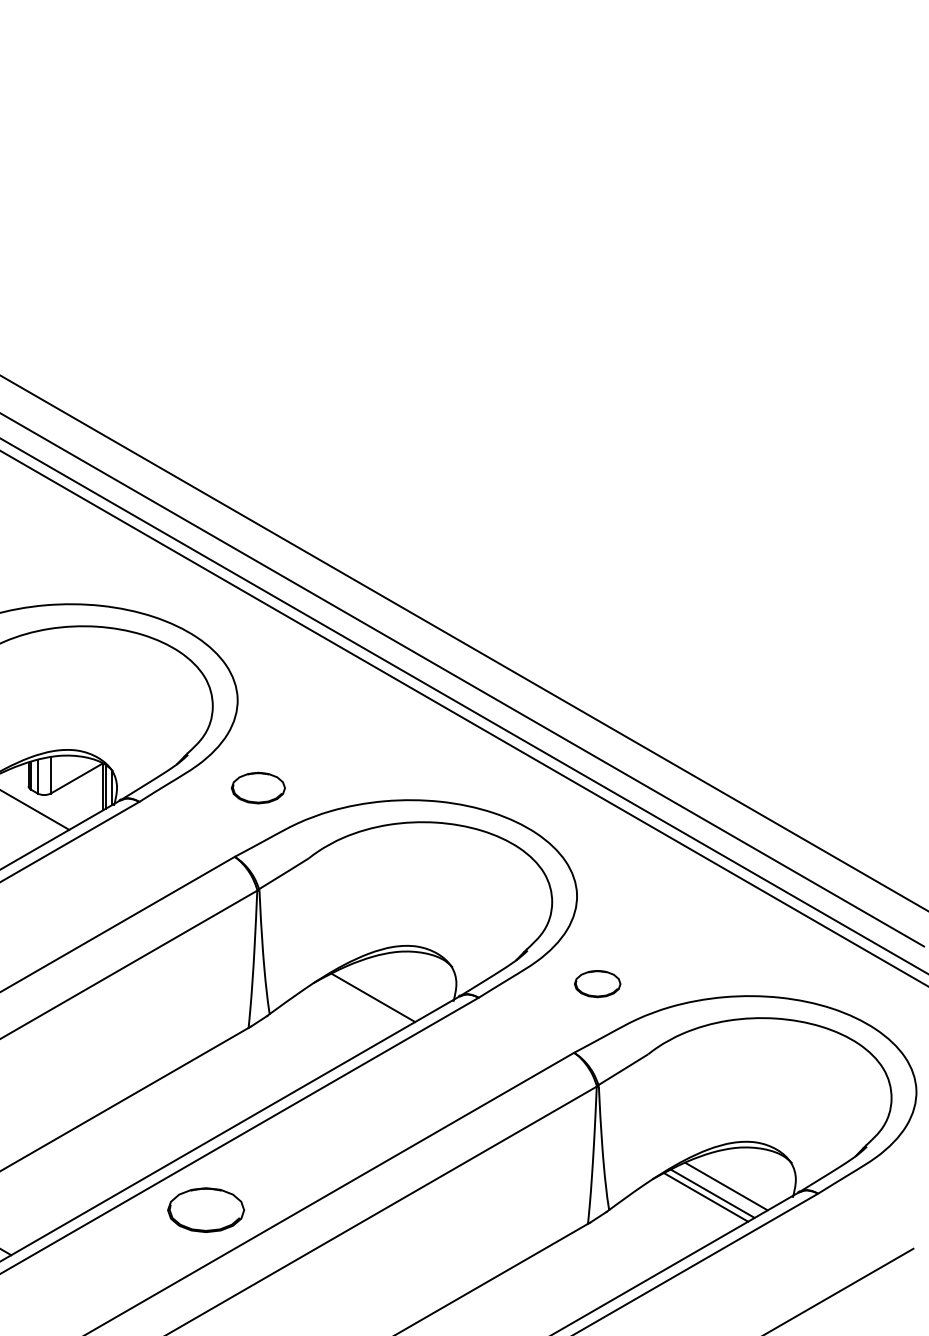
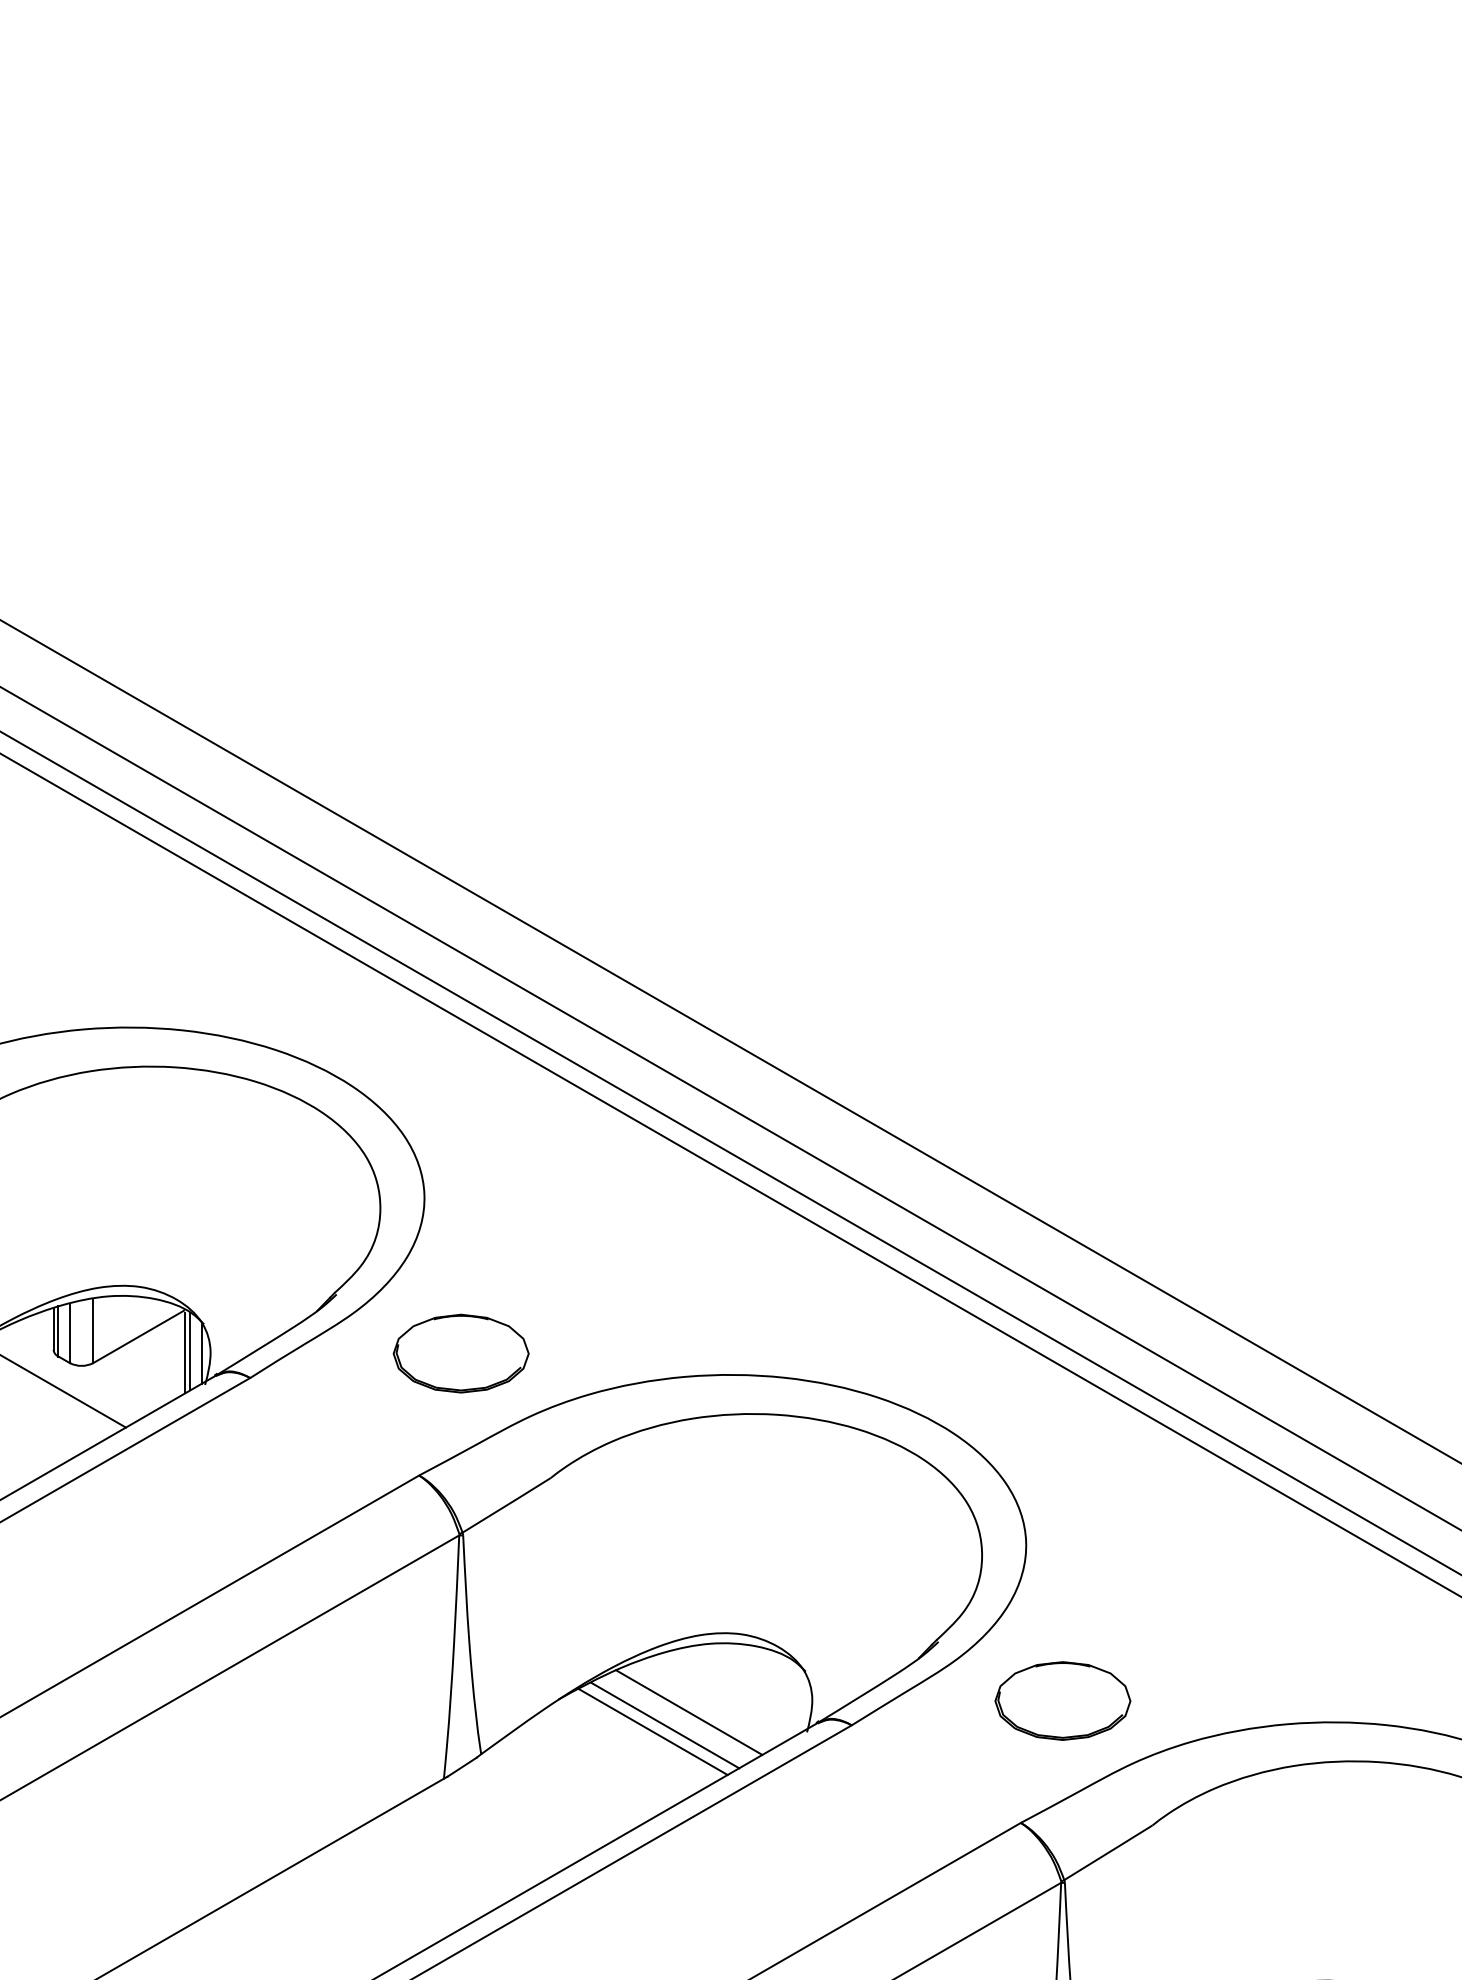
part: (258, 787) -> (461, 1352), size x1.43
part: (597, 983) -> (1062, 1699), size x1.67
line: (386, 990) -> (688, 1712), added
line: (366, 1001) -> (652, 1731), added

